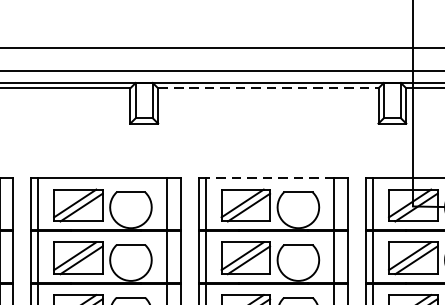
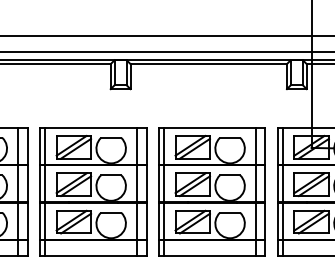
line: (269, 88) -> (209, 64), dashed -> solid
line: (269, 179) -> (209, 128), dashed -> solid

